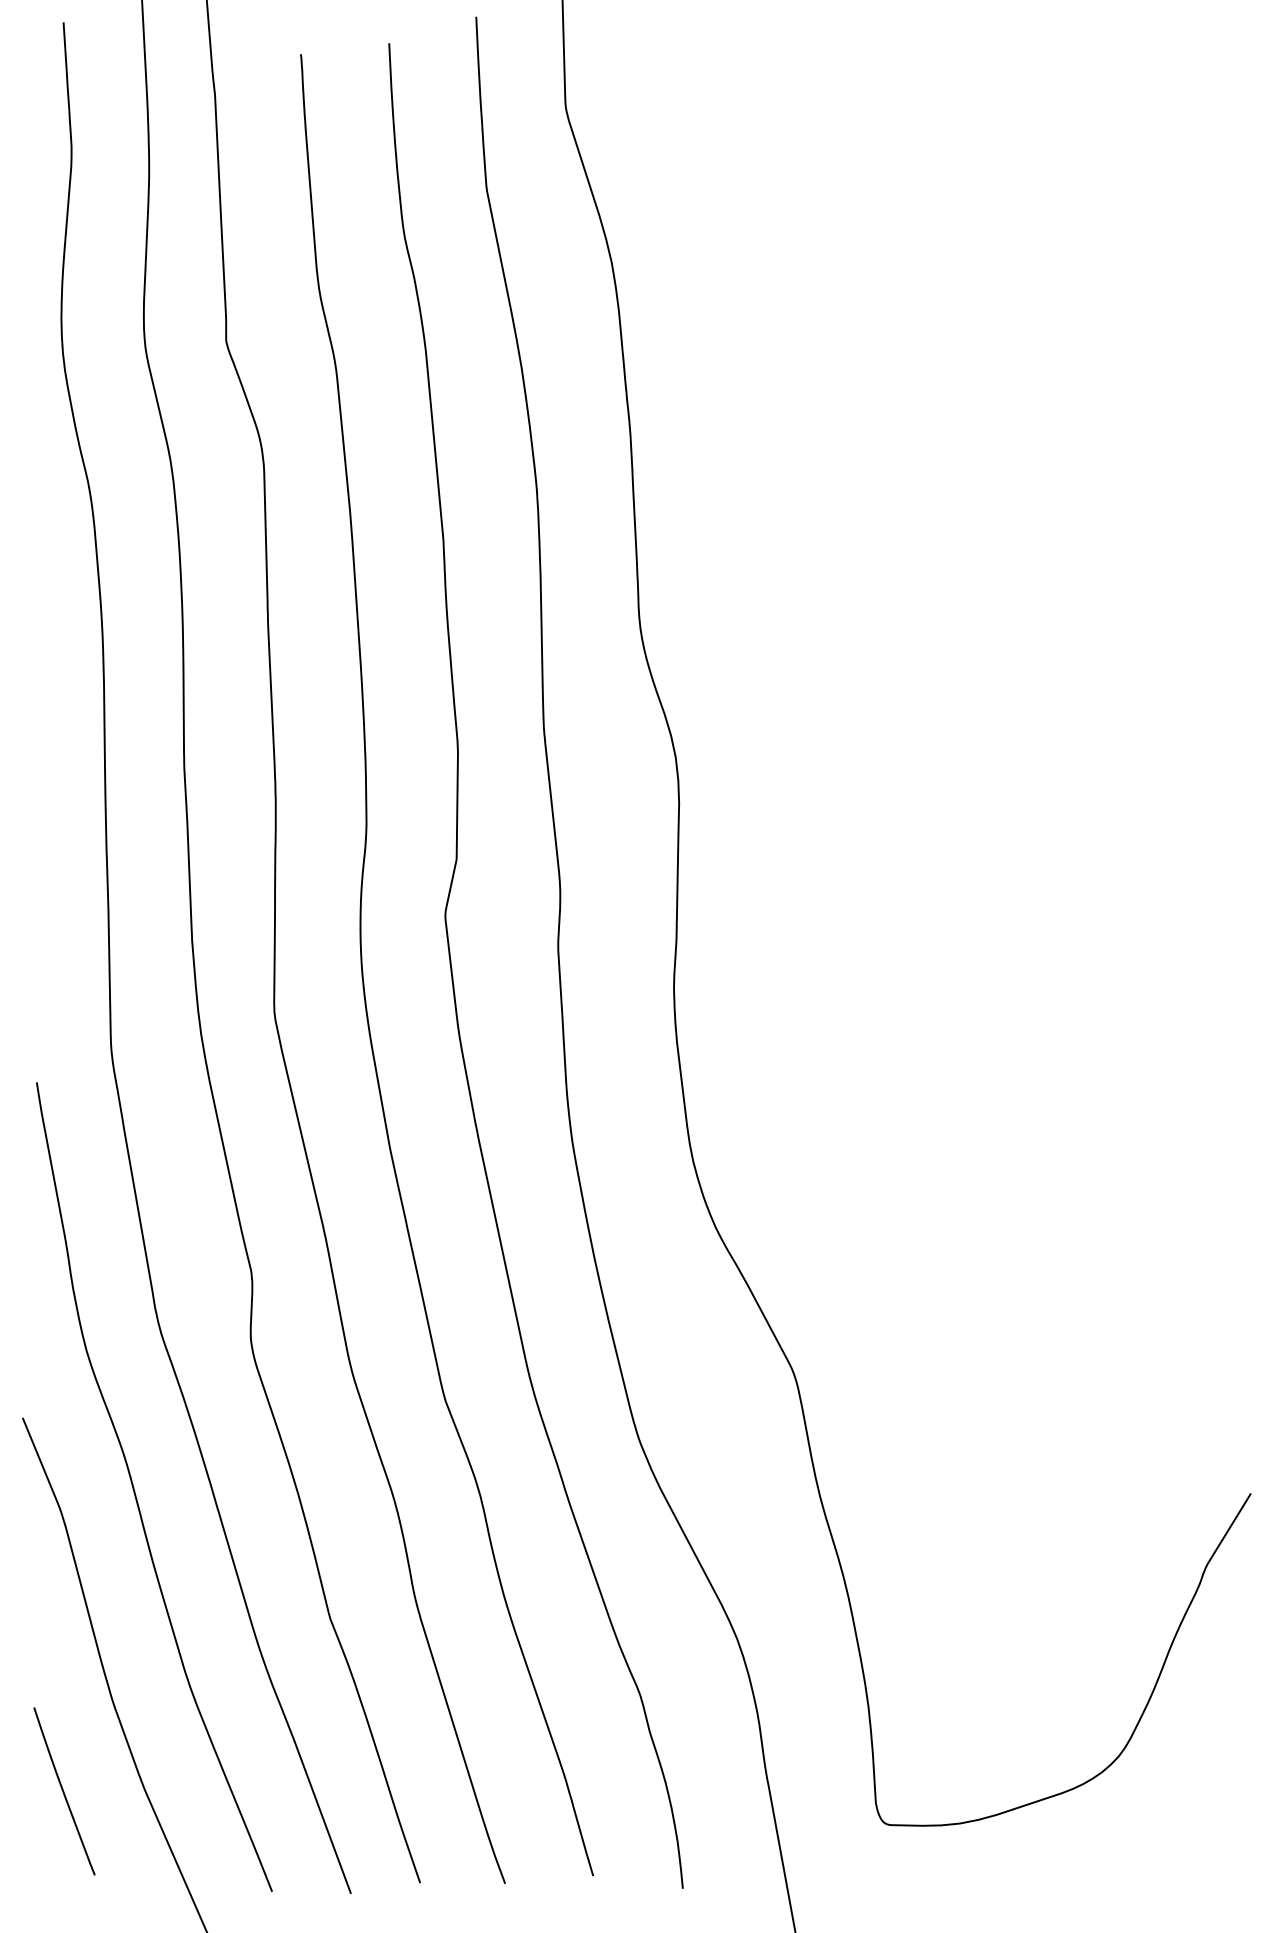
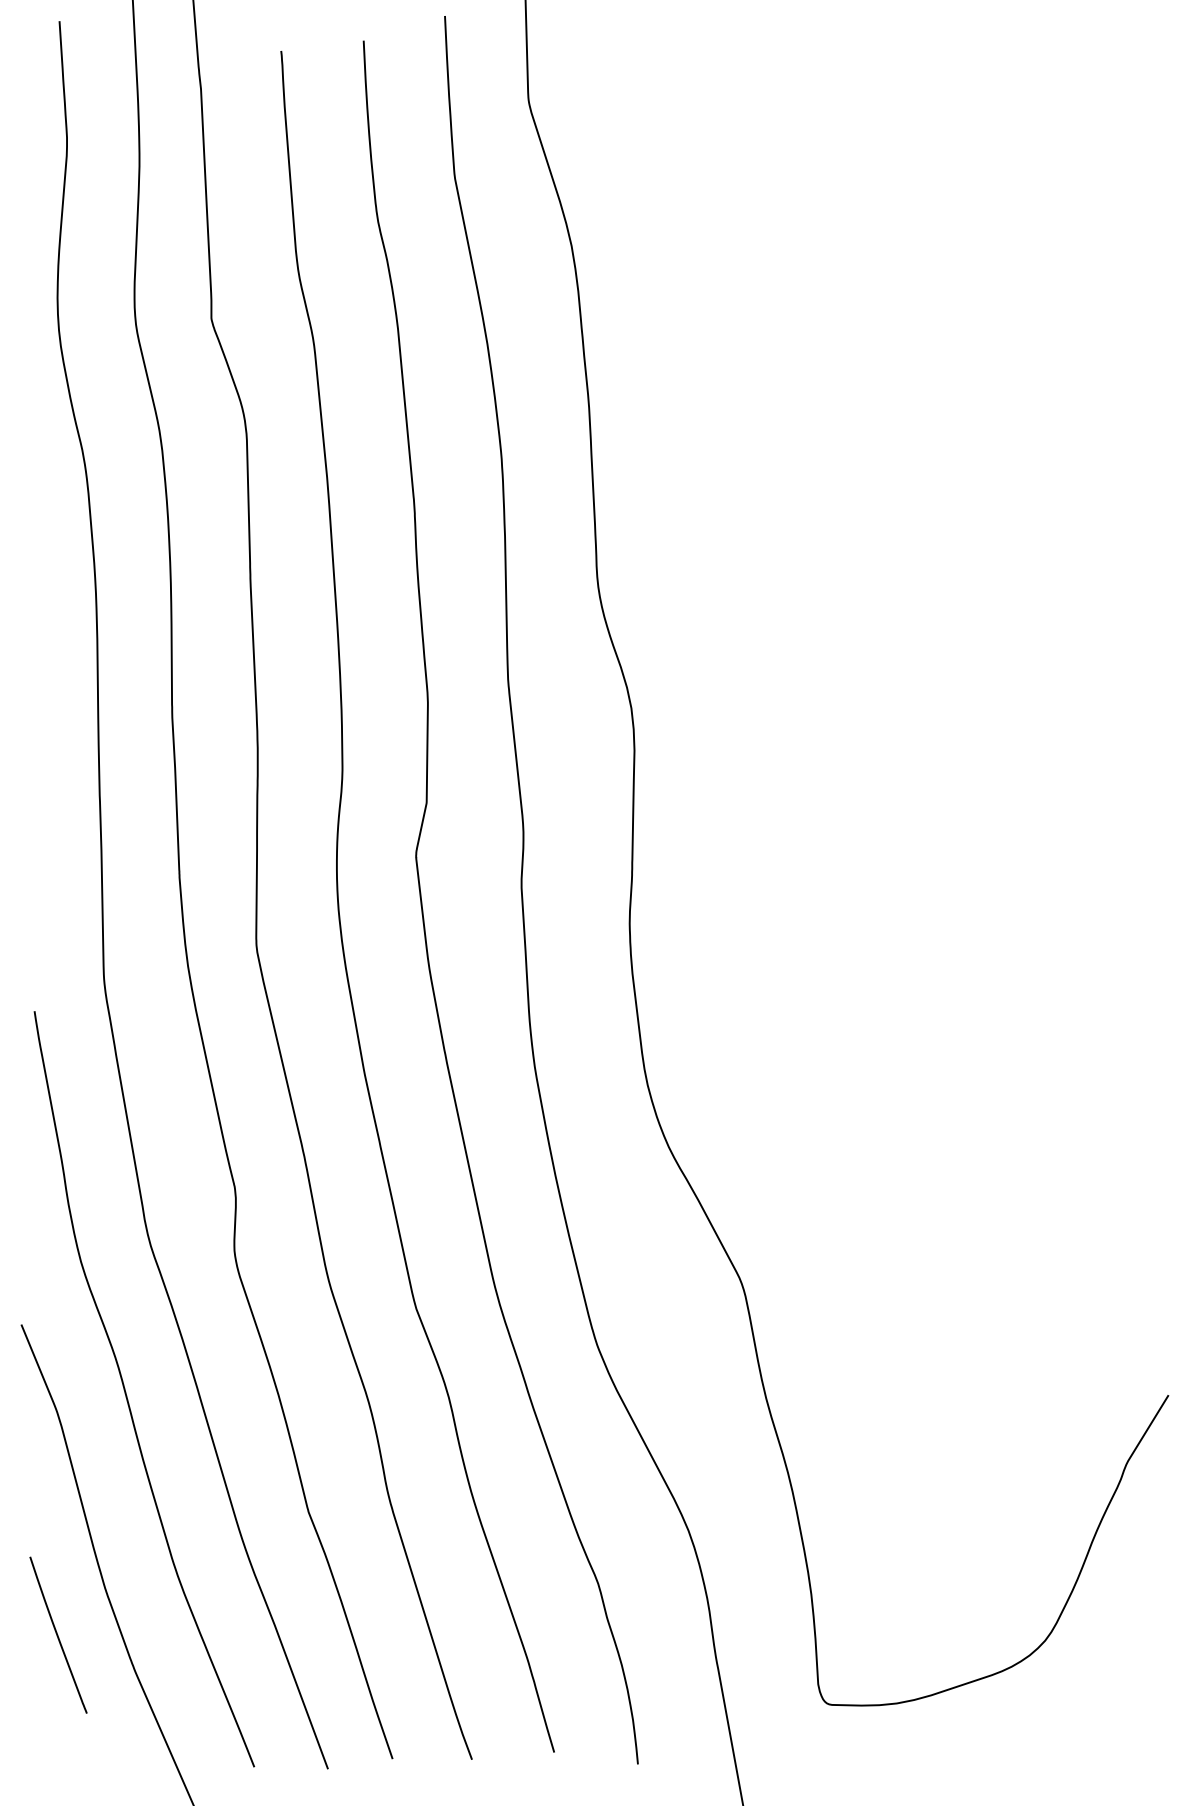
curve: (64, 1791) -> (58, 1635), moved

